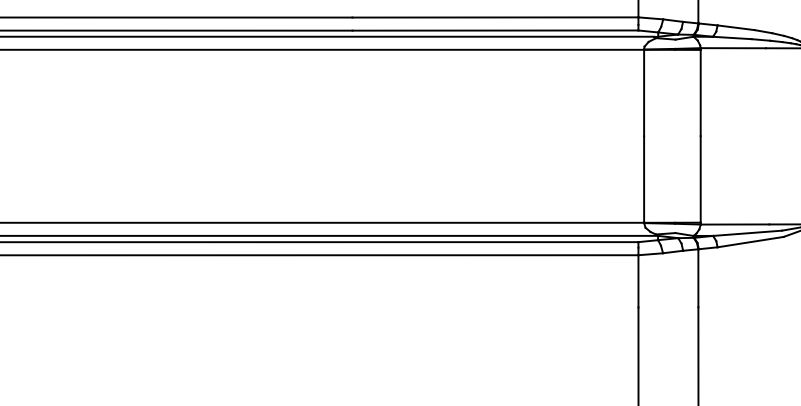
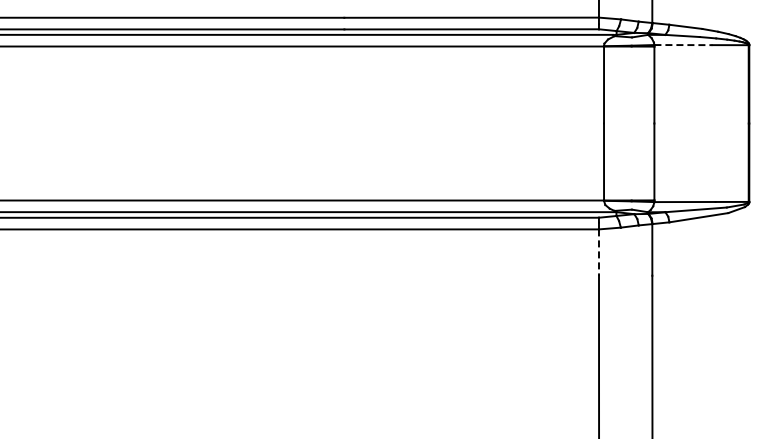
line: (733, 48) -> (683, 45), solid -> dashed
line: (637, 282) -> (598, 253), solid -> dashed

